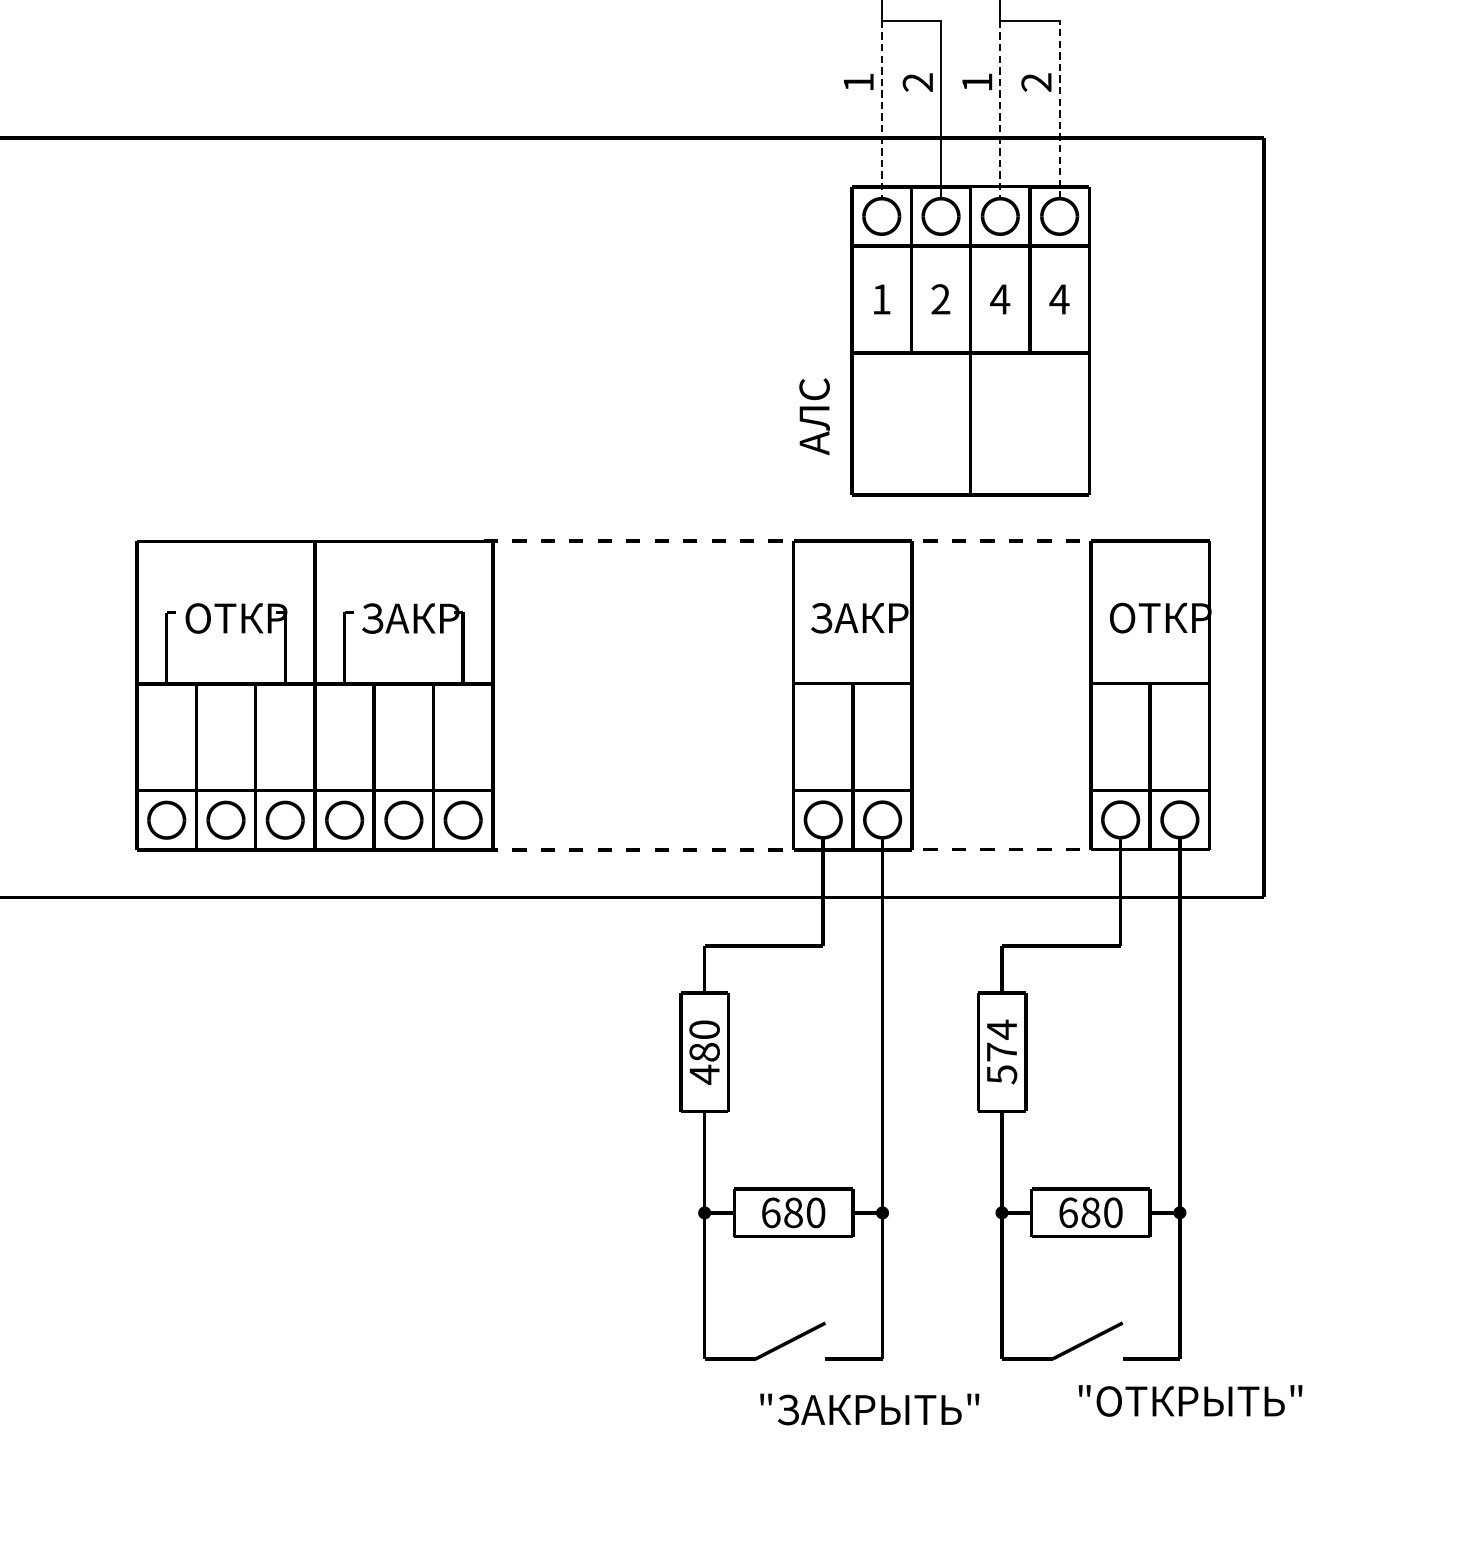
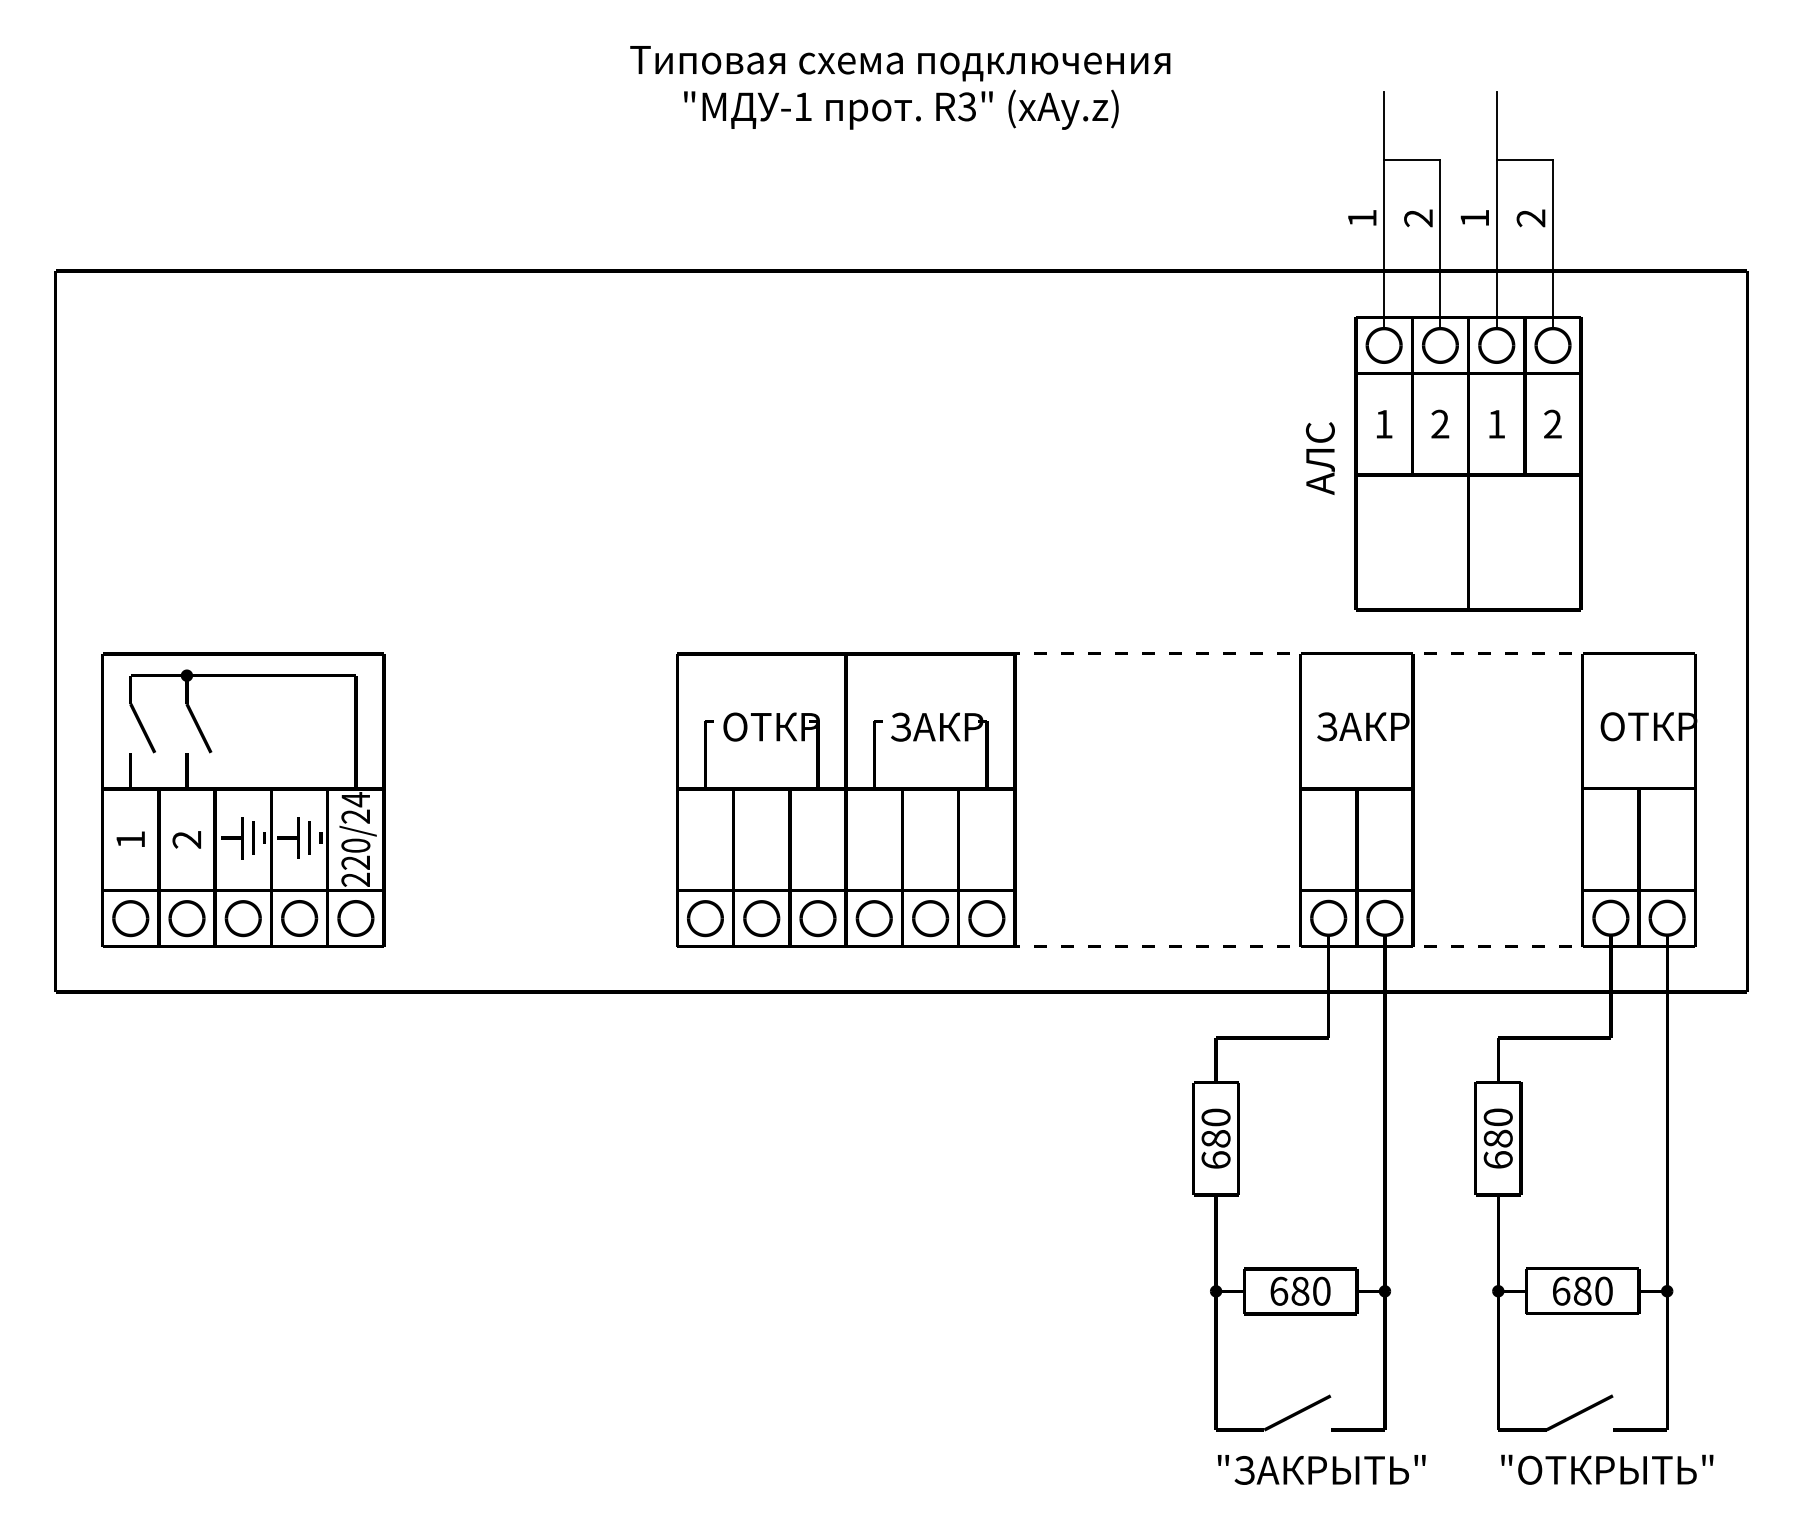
line: (1060, 109) -> (1553, 243), dashed -> solid
line: (882, 110) -> (1384, 244), dashed -> solid
line: (1000, 110) -> (1496, 244), dashed -> solid
text: (1059, 298) -> (1552, 423), 4 -> 2
text: (1000, 299) -> (1496, 424), 4 -> 1
text: (814, 416) -> (1320, 458), moved
text: (1001, 1051) -> (1497, 1138), 574 -> 680
text: (704, 1074) -> (1215, 1159), 480 -> 680
text: (1190, 1400) -> (1607, 1469), moved
text: (869, 1409) -> (1321, 1469), moved

